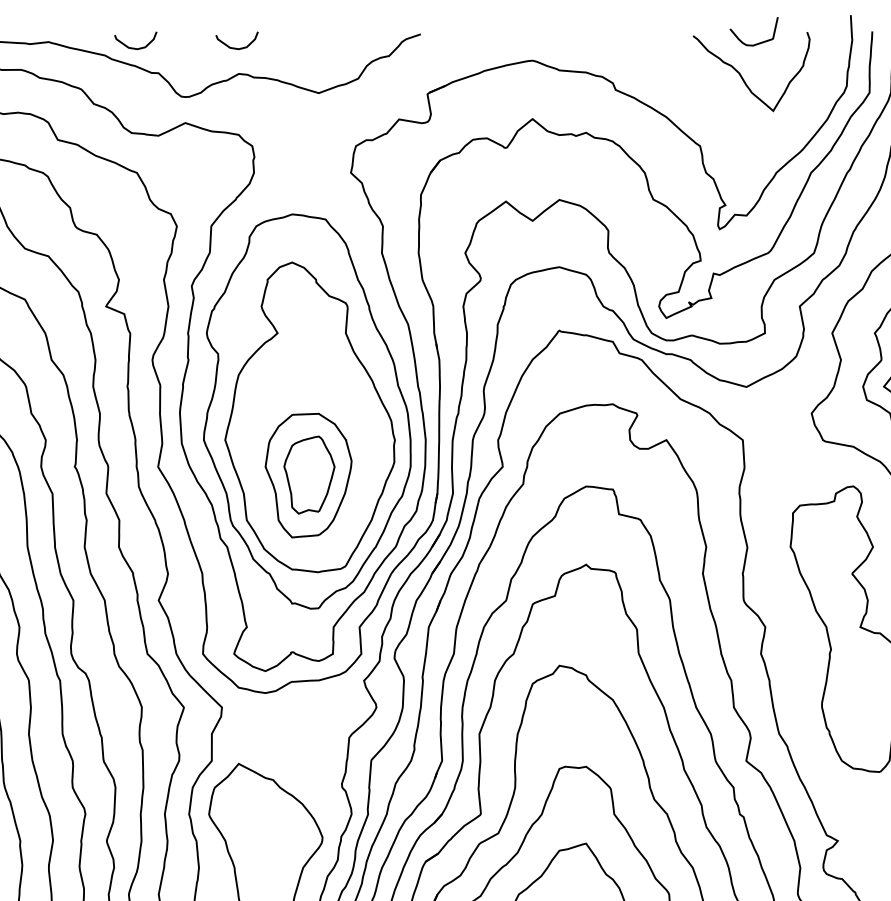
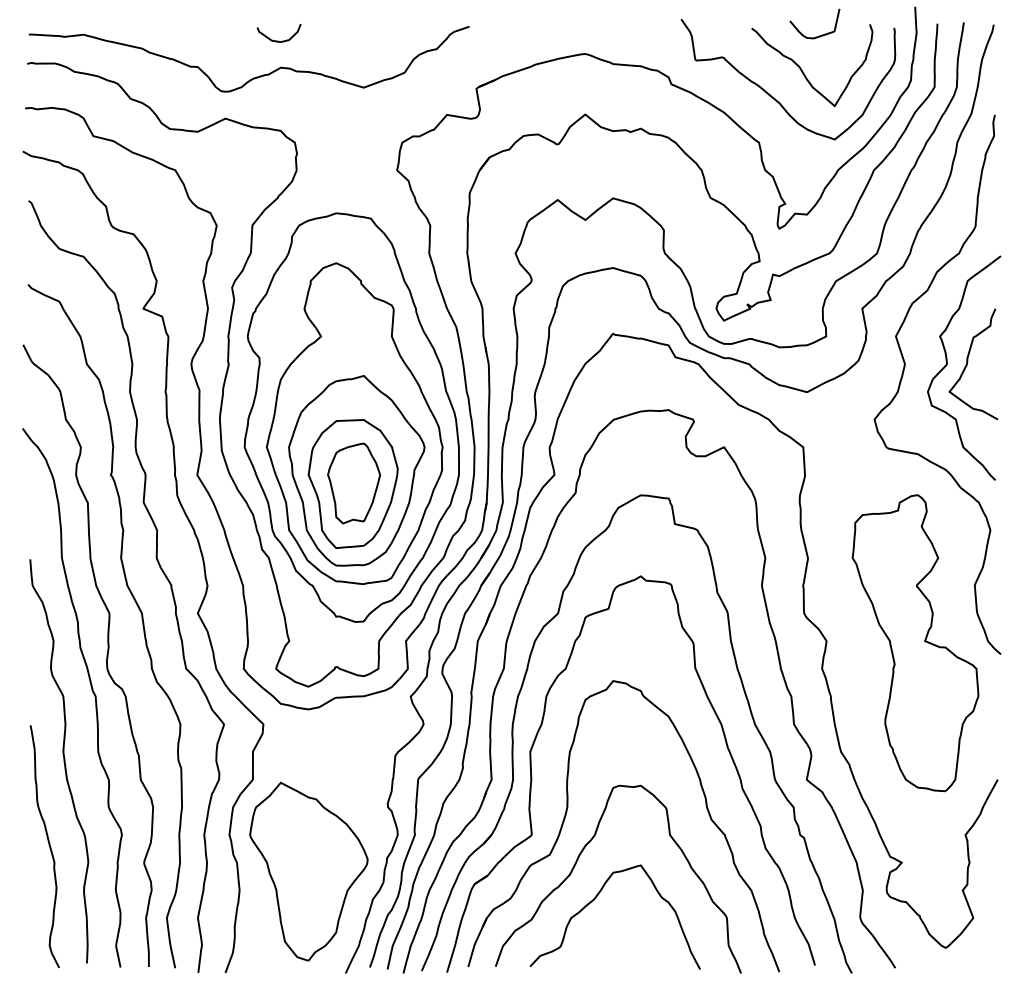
curve: (135, 47) -> (173, 40), removed
curve: (715, 102) -> (774, 97), added
part: (311, 462) -> (356, 470), added

